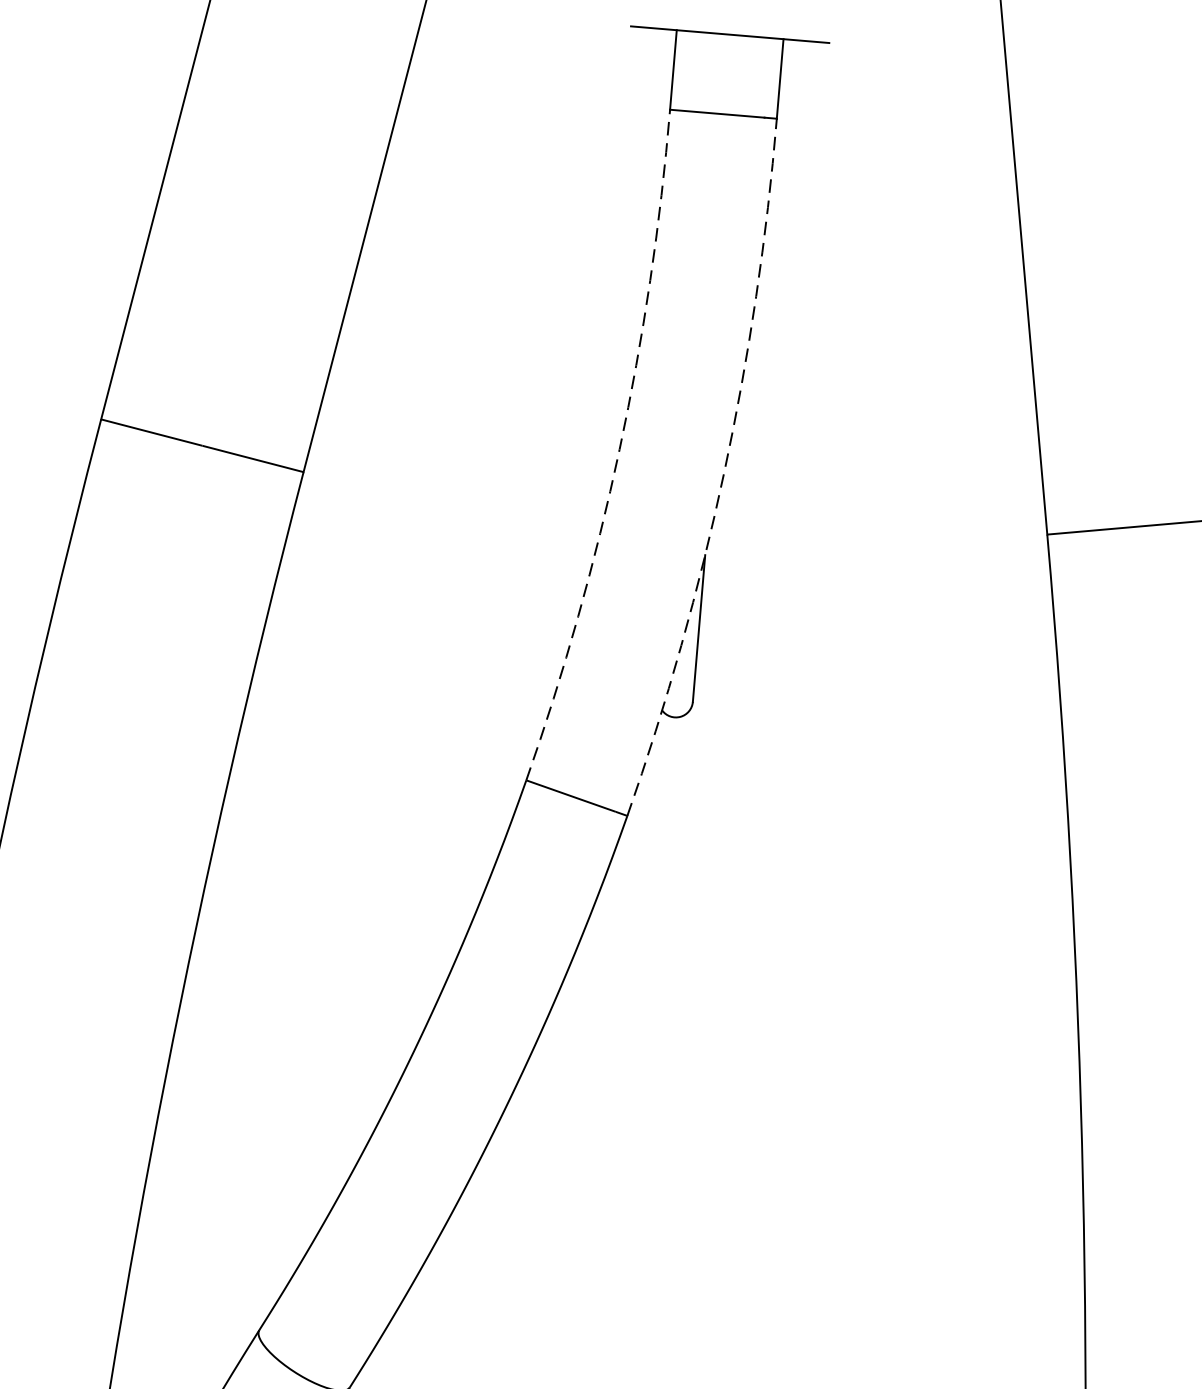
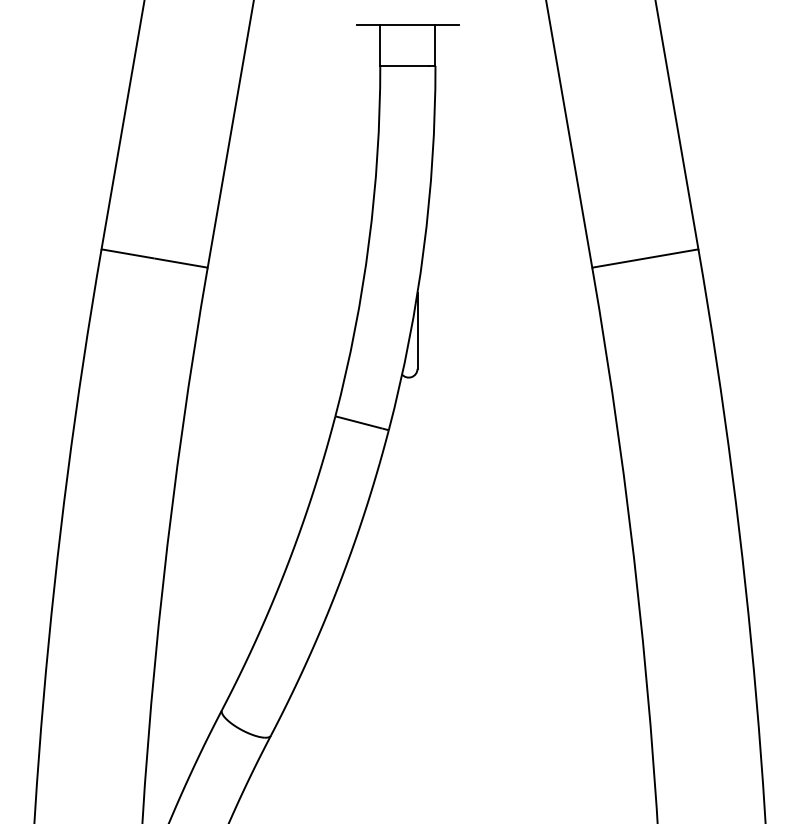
arc: (620, 449) -> (369, 242), dashed -> solid
arc: (723, 471) -> (423, 249), dashed -> solid

